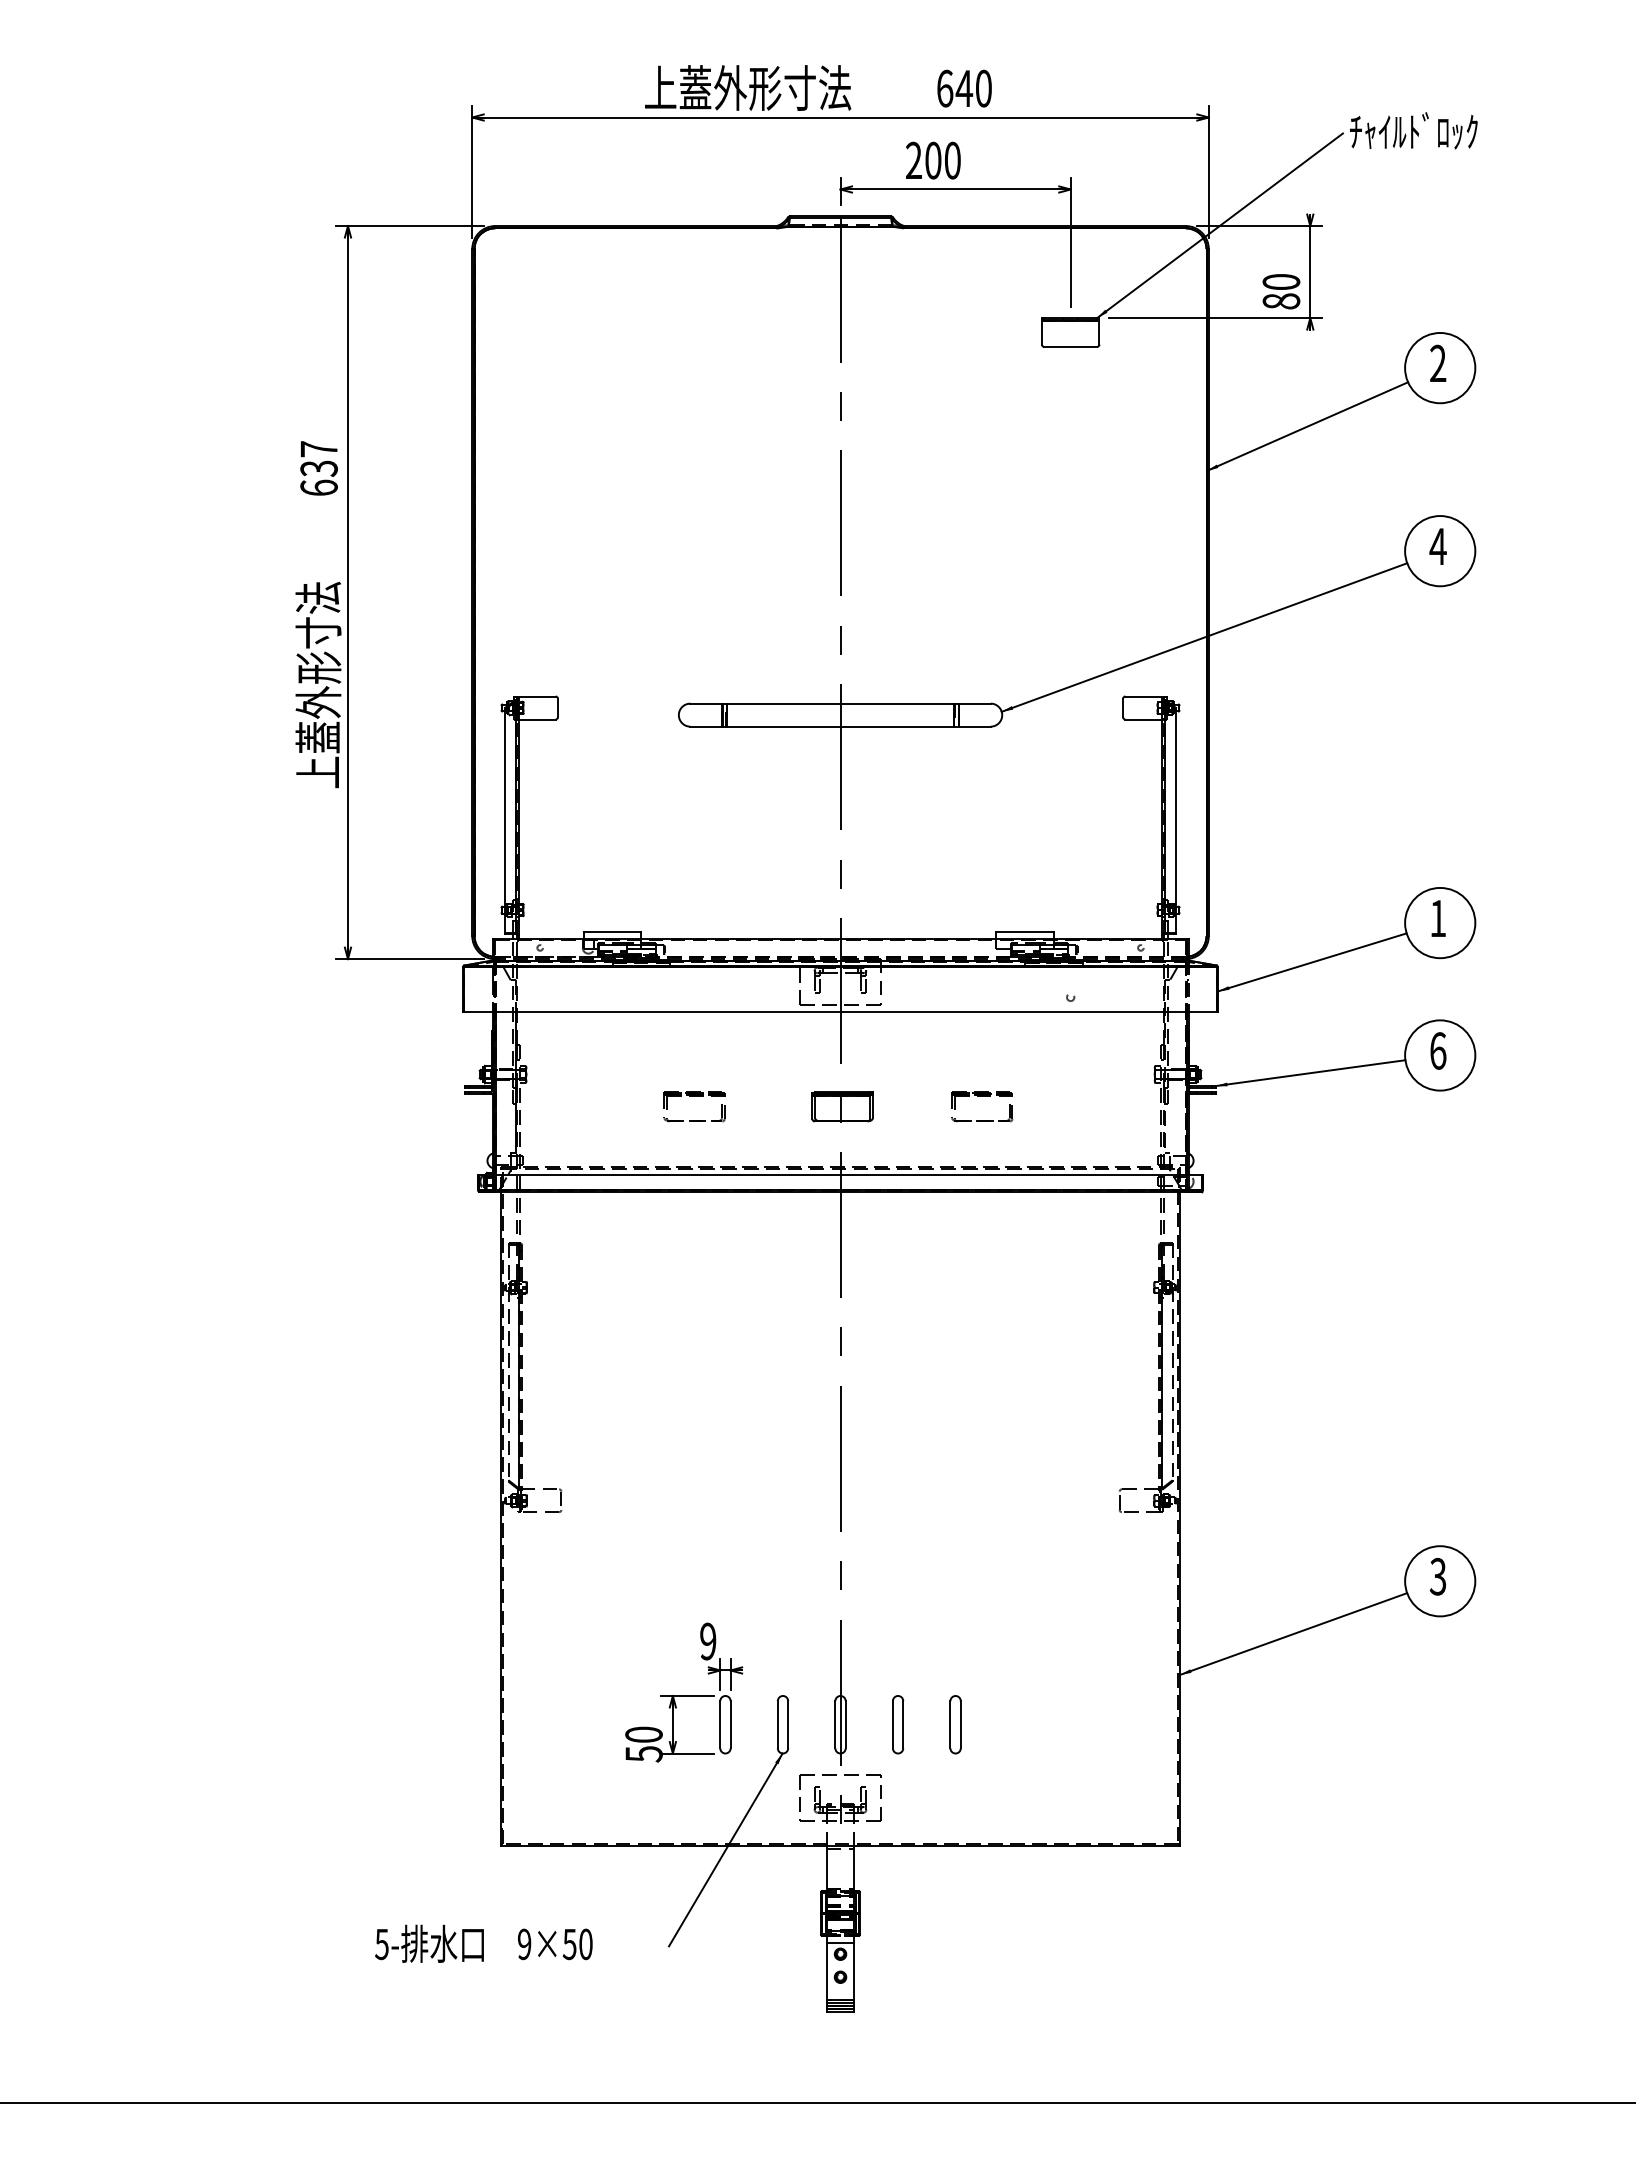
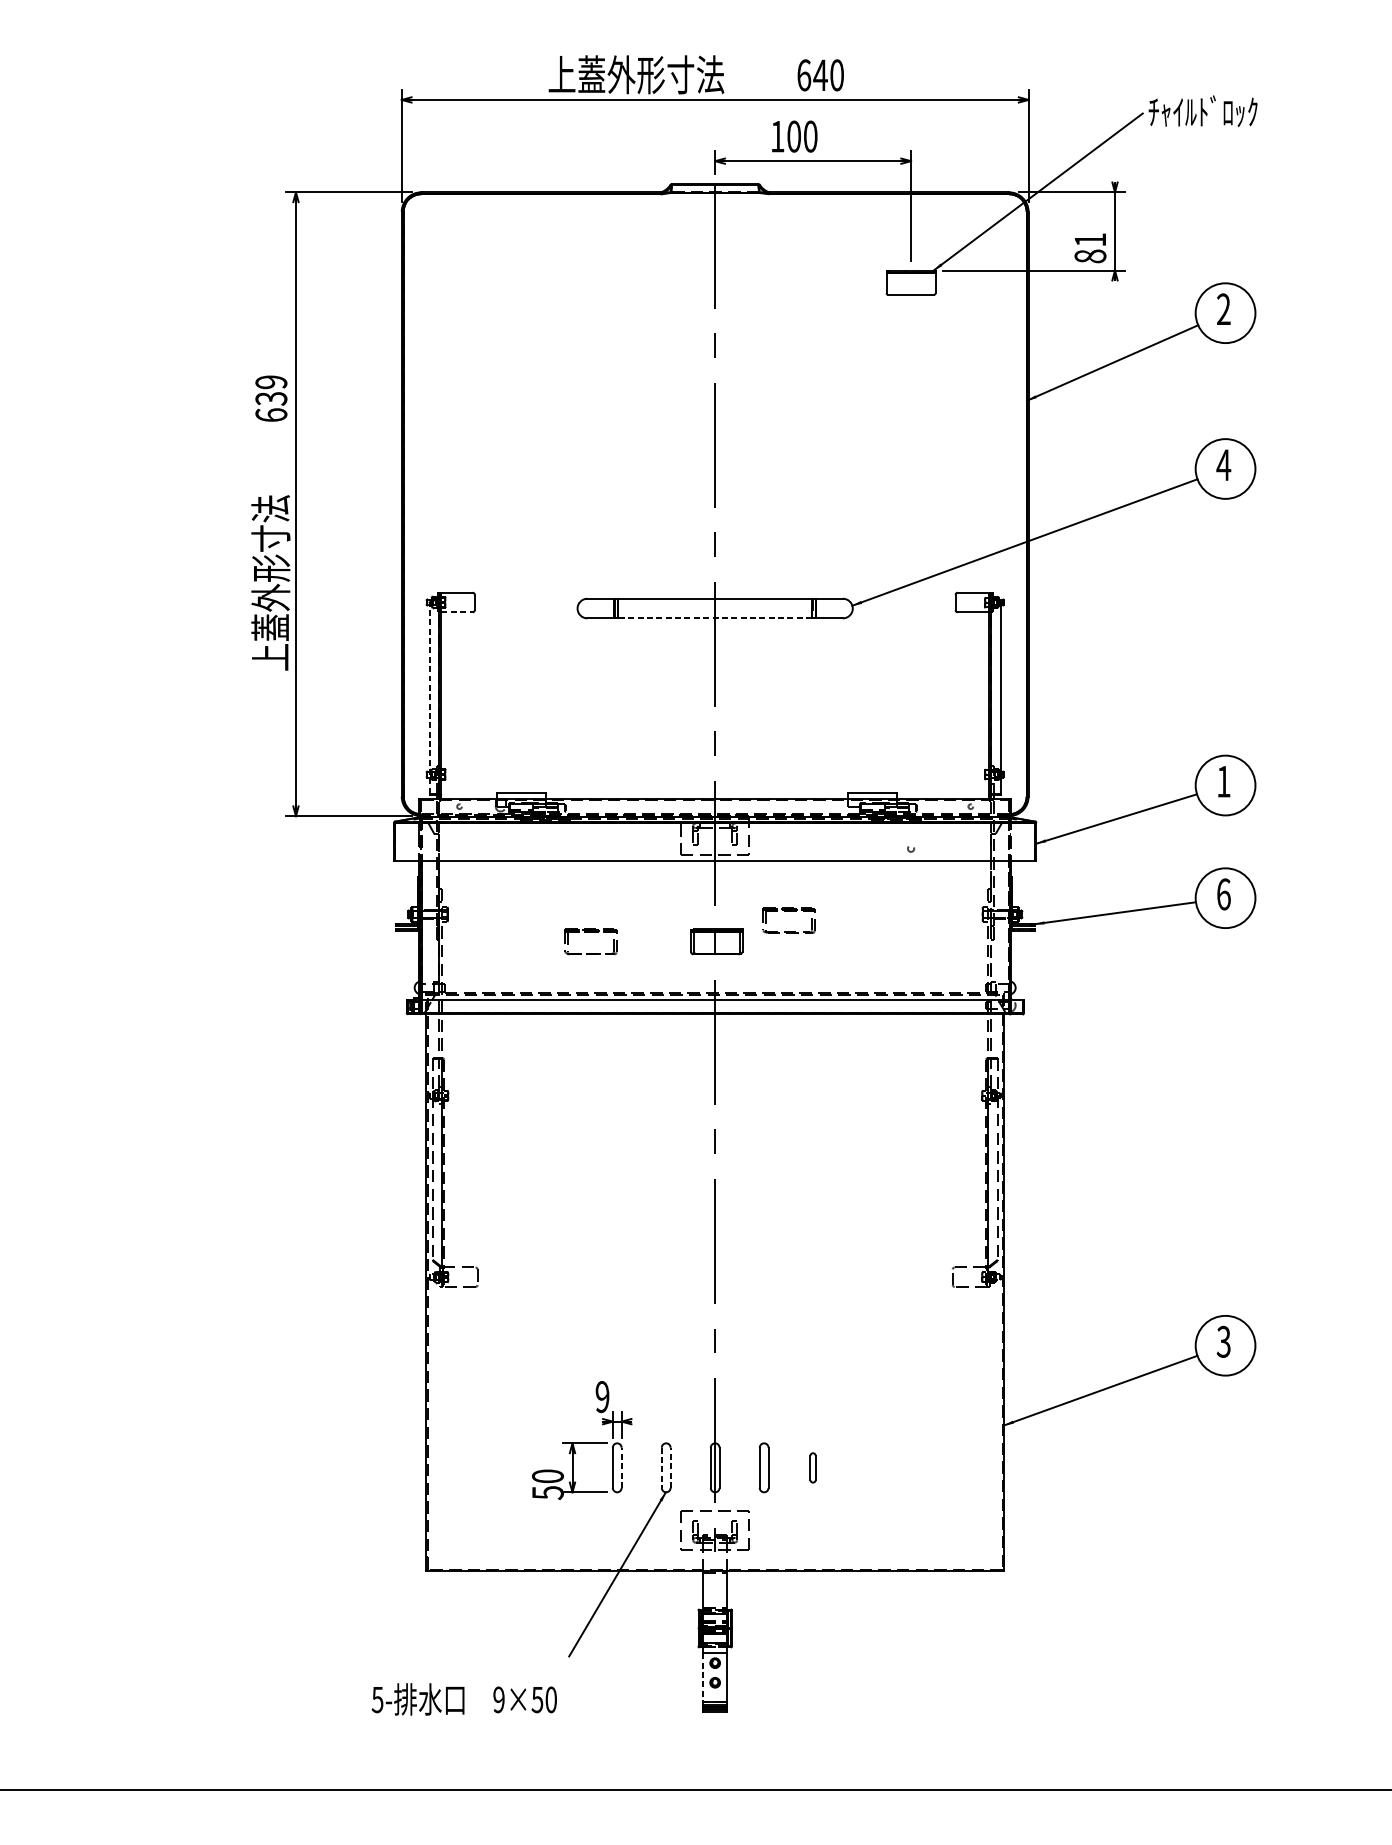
text: (913, 159) -> (777, 135), 200 -> 100
text: (1281, 281) -> (1090, 239), 80 -> 81
text: (318, 449) -> (270, 382), 637 -> 639
line: (537, 719) -> (457, 612), solid -> dashed
line: (840, 726) -> (715, 618), solid -> dashed
line: (505, 819) -> (430, 697), solid -> dashed
part: (982, 1096) -> (789, 911), moved
line: (730, 1724) -> (621, 1467), solid -> dashed
line: (777, 1724) -> (661, 1467), solid -> dashed
line: (788, 1724) -> (670, 1467), solid -> dashed
part: (955, 1724) -> (813, 1467), size x0.6
text: (483, 1943) -> (464, 1699), moved
line: (826, 1971) -> (703, 1677), solid -> dashed

